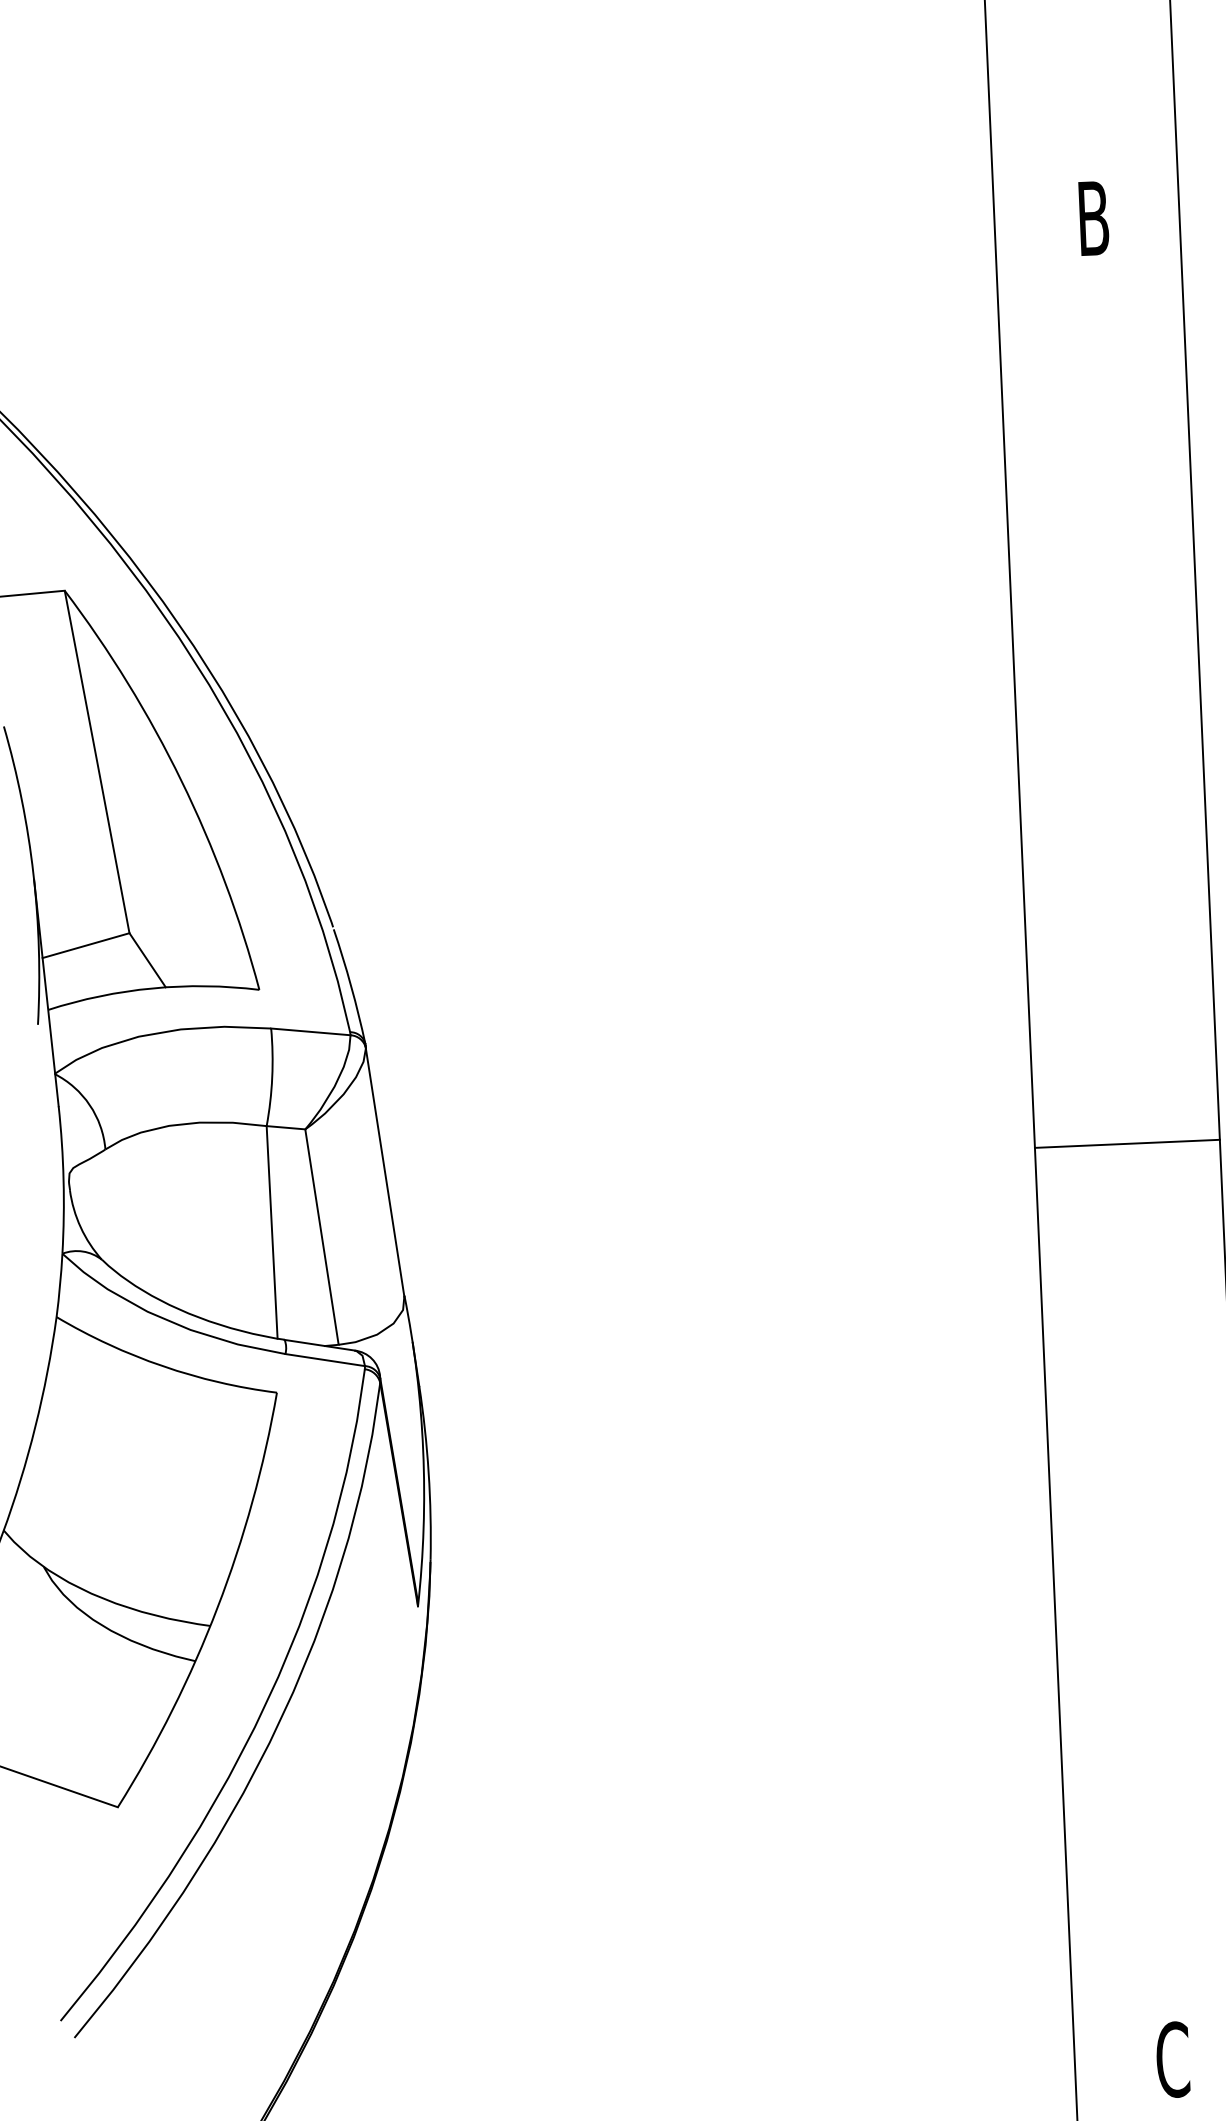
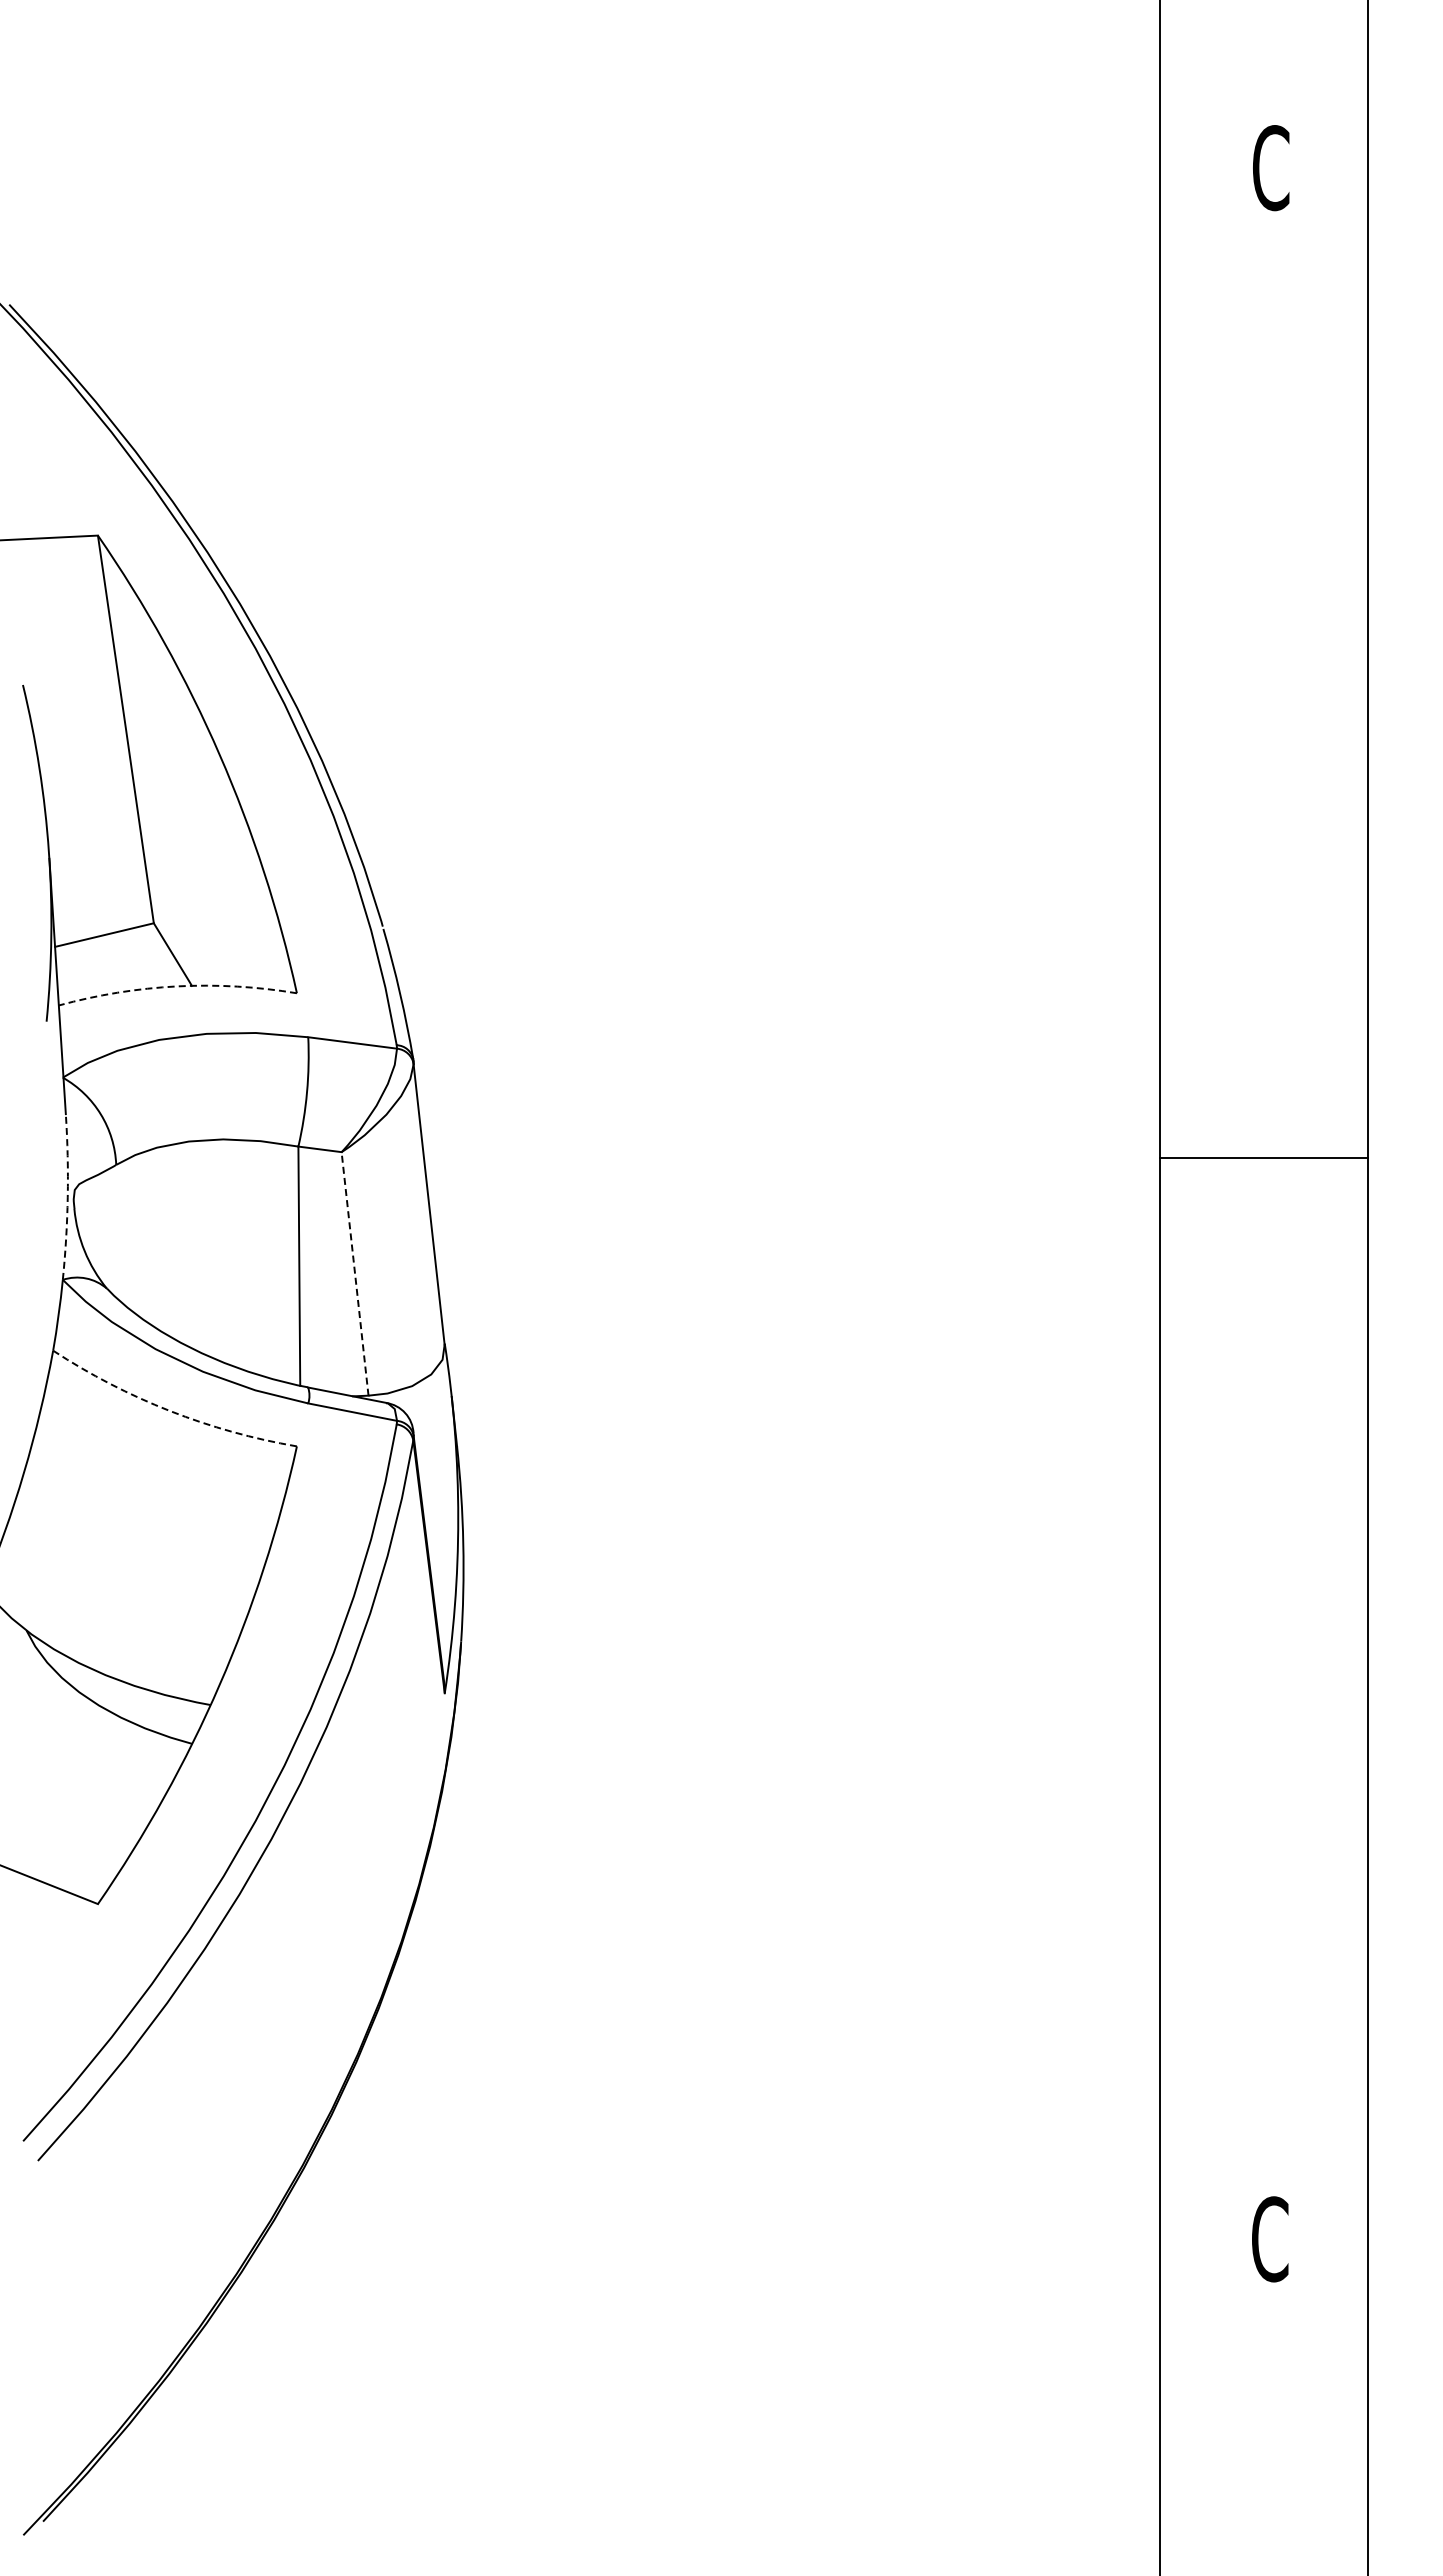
text: (1093, 218) -> (1271, 168), B -> C
arc: (152, 988) -> (177, 986), solid -> dashed
line: (1126, 1143) -> (1263, 1157), moved
arc: (63, 1180) -> (67, 1197), solid -> dashed
line: (321, 1235) -> (354, 1272), solid -> dashed
arc: (163, 1366) -> (170, 1411), solid -> dashed

